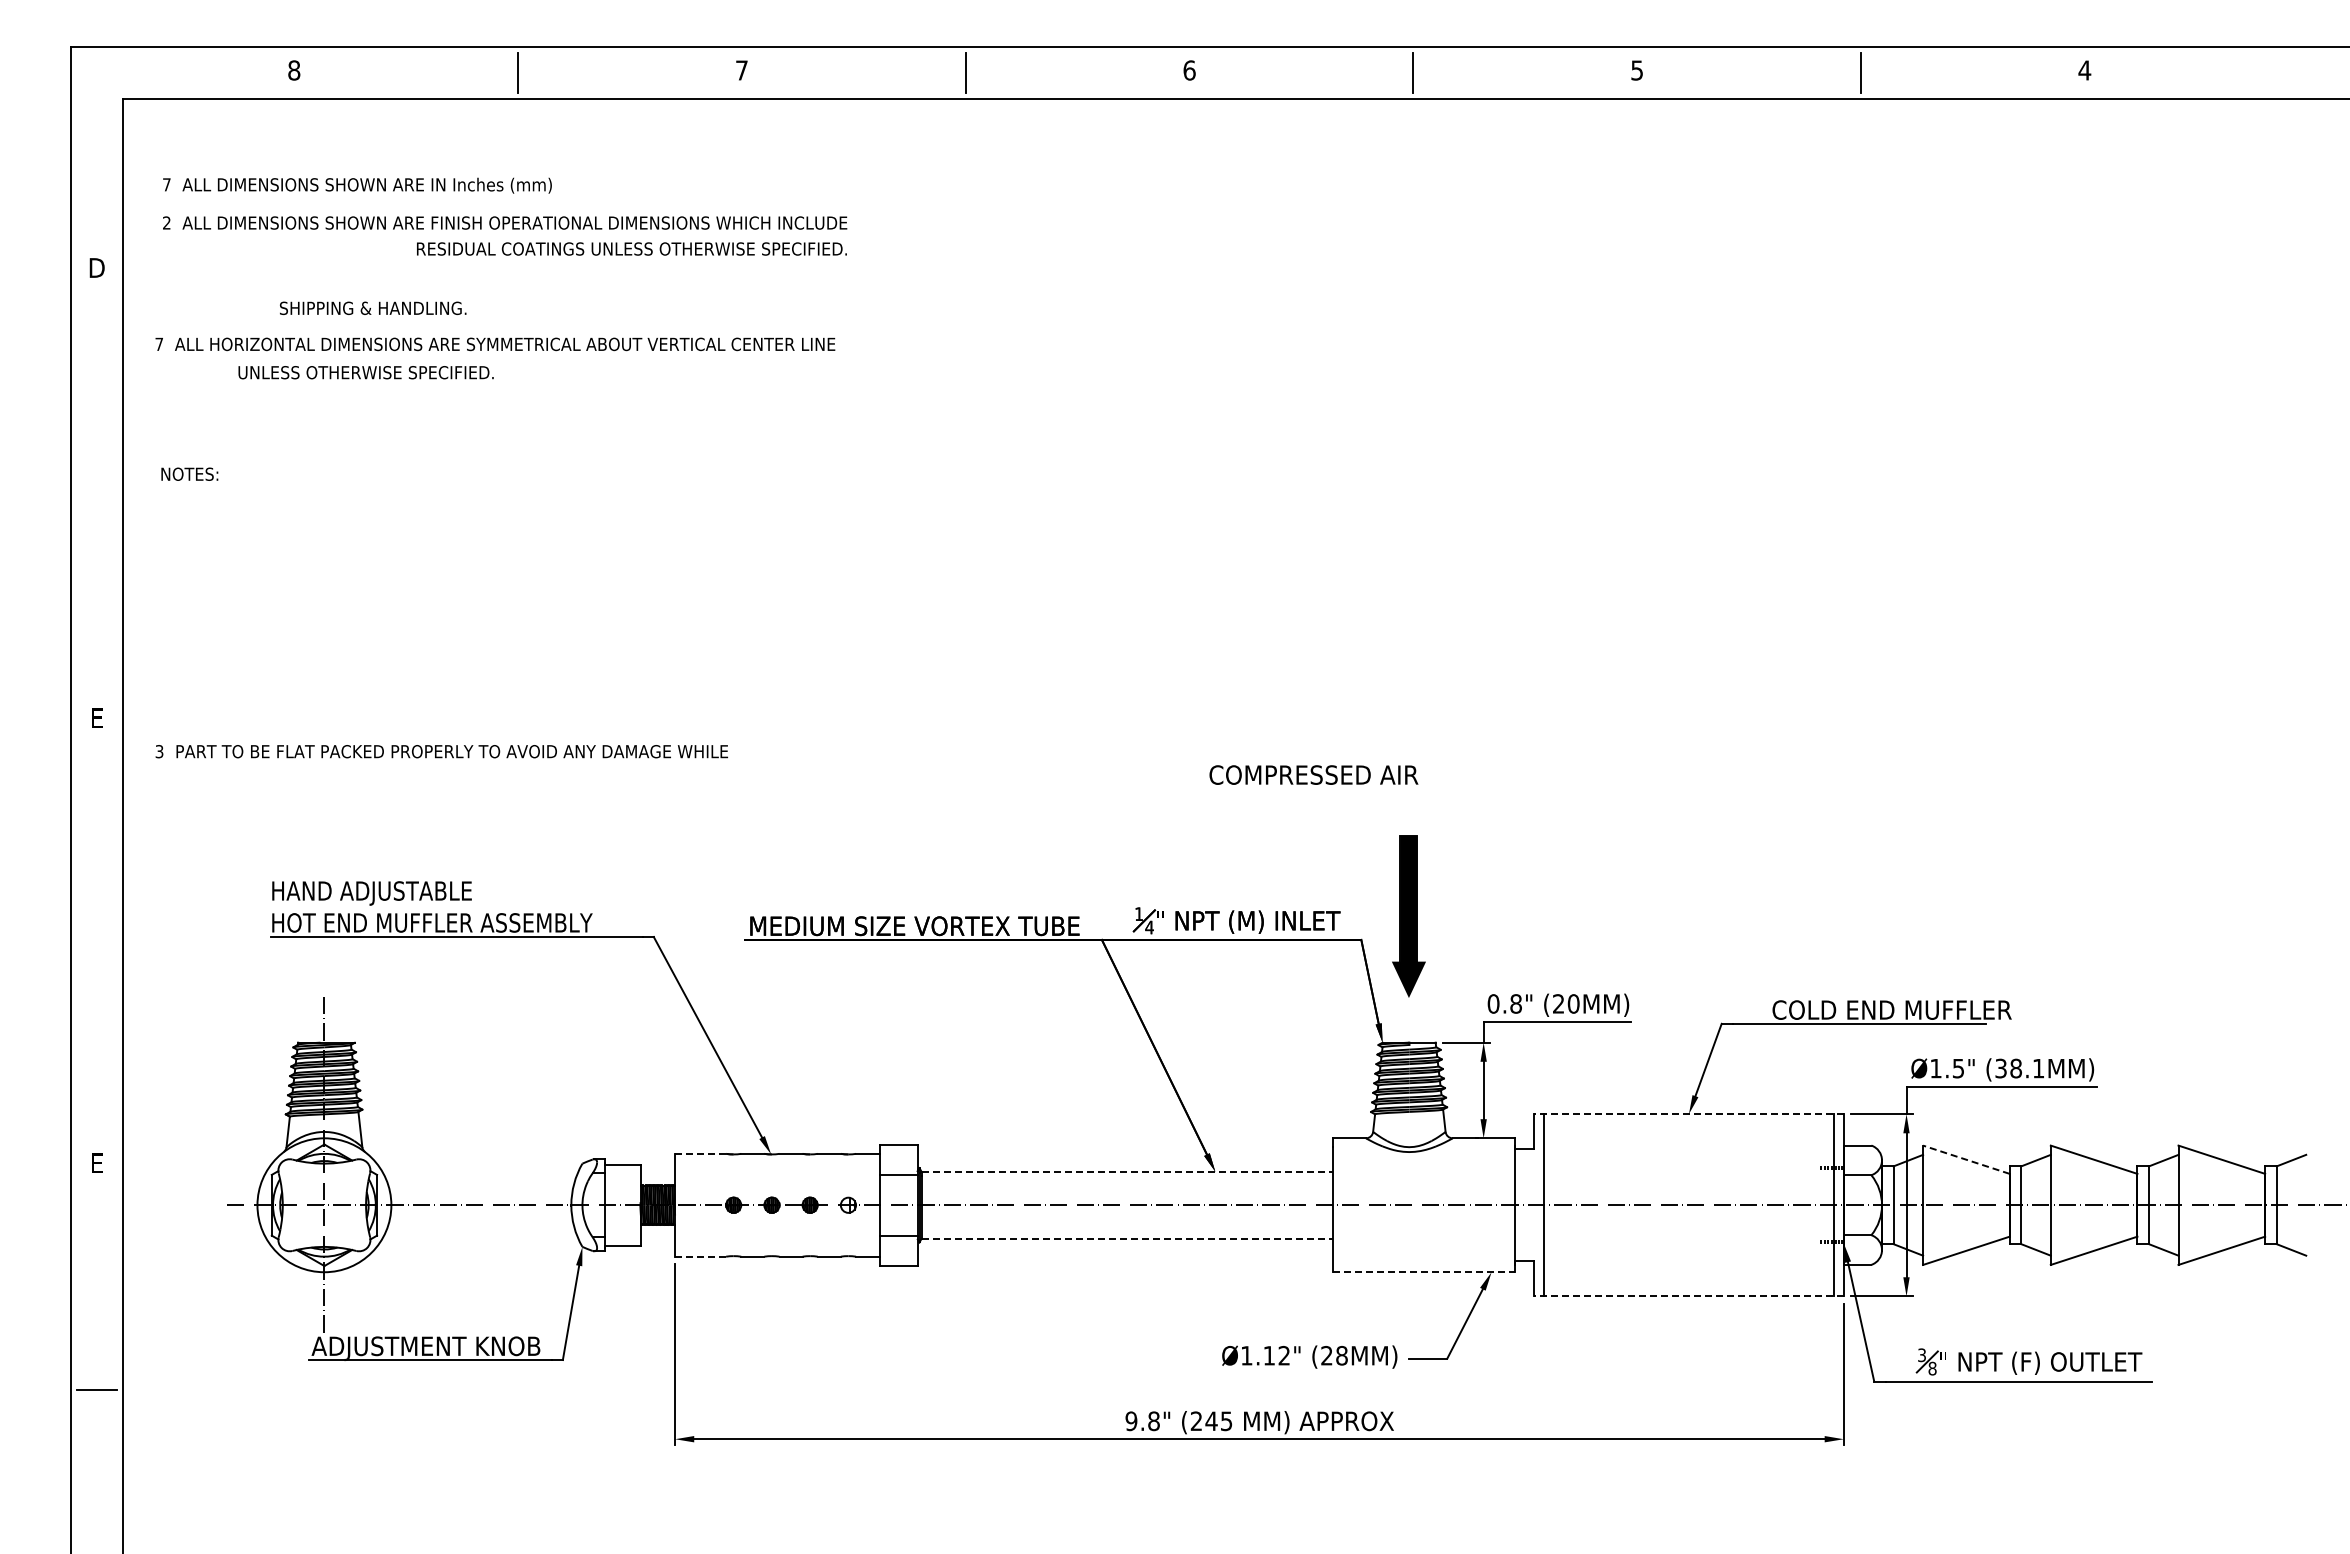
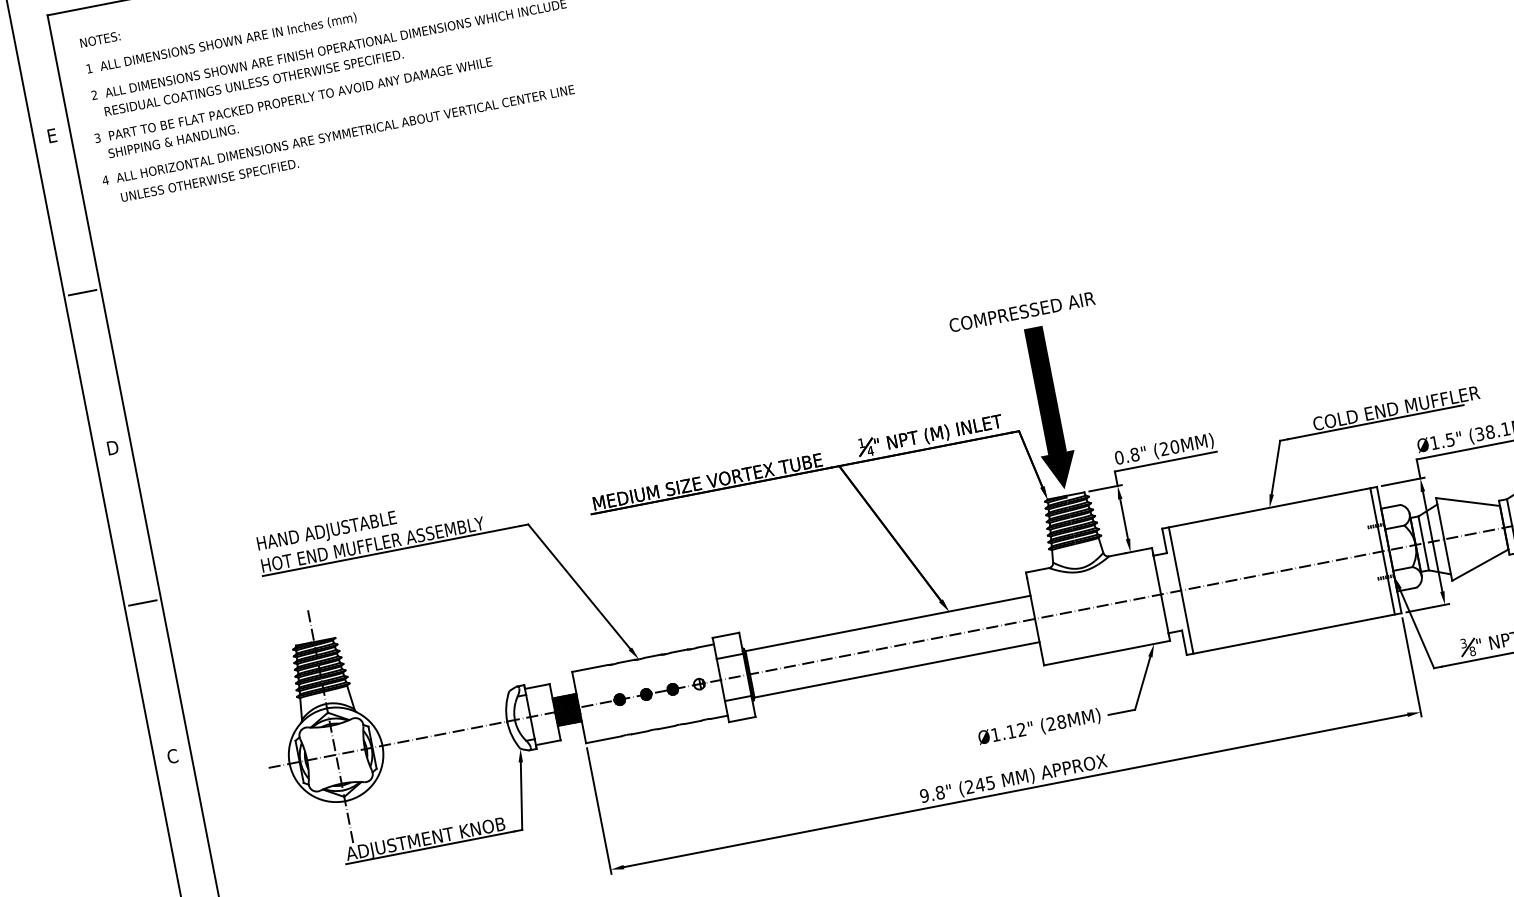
text: (166, 184) -> (89, 68), 7 -> 1
text: (631, 248) -> (253, 82), moved
text: (96, 267) -> (51, 135), D -> E
text: (373, 307) -> (173, 140), moved
text: (159, 343) -> (105, 179), 7 -> 4
text: (365, 372) -> (209, 180), moved
text: (189, 473) -> (99, 39), moved
line: (96, 494) -> (82, 292), added
text: (96, 717) -> (112, 447), E -> D
text: (441, 751) -> (293, 100), moved
text: (1313, 774) -> (1021, 311), moved
part: (1408, 916) -> (1048, 408), size x1.43
line: (96, 941) -> (142, 602), added
line: (1688, 1114) -> (1269, 508), dashed -> solid
line: (700, 1153) -> (589, 668), dashed -> solid
line: (1966, 1159) -> (1468, 501), dashed -> solid
text: (96, 1163) -> (172, 756), E -> C
line: (1127, 1171) -> (888, 623), dashed -> solid
line: (1127, 1238) -> (897, 669), dashed -> solid
line: (700, 1256) -> (603, 739), dashed -> solid
line: (1423, 1272) -> (1106, 653), dashed -> solid
line: (1688, 1296) -> (1293, 634), dashed -> solid

